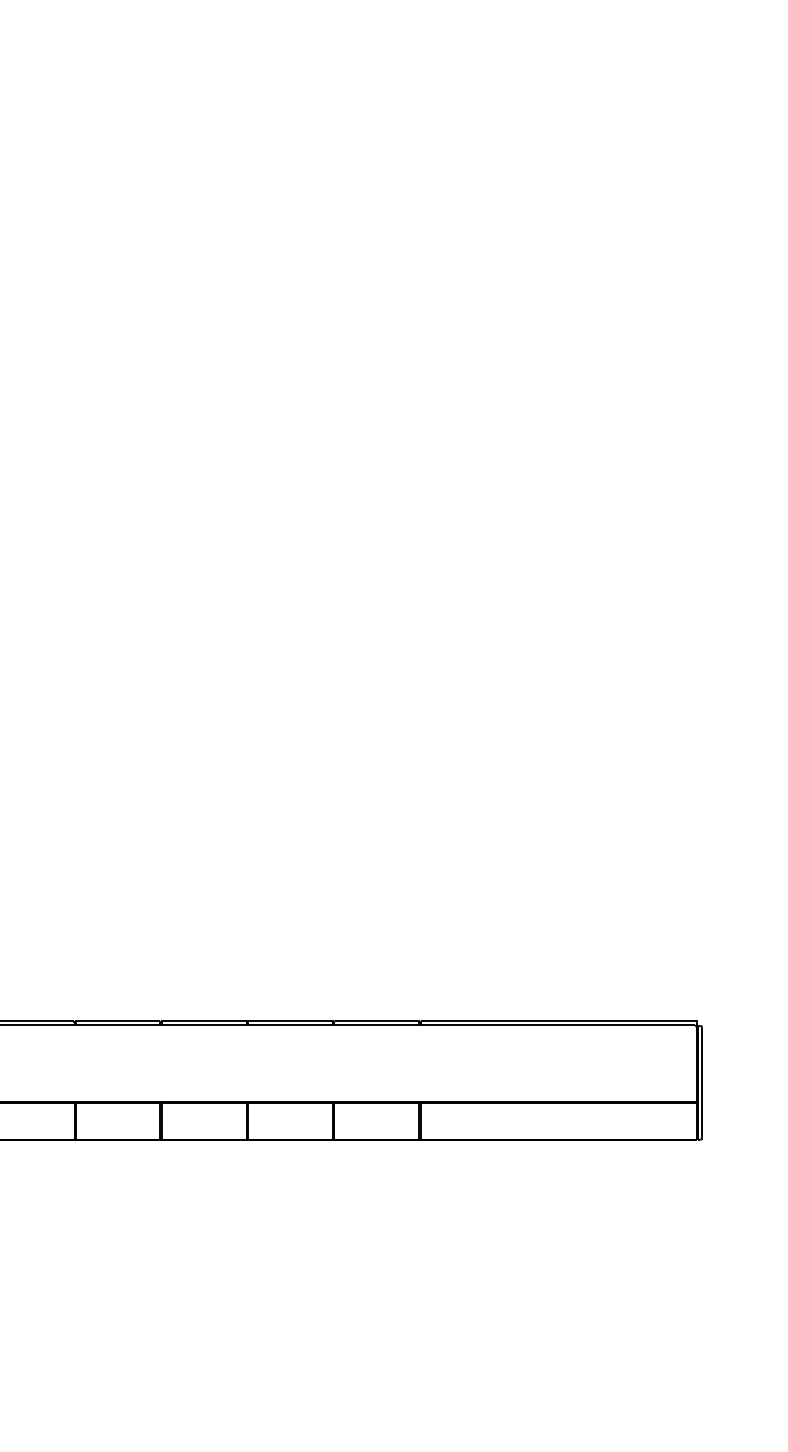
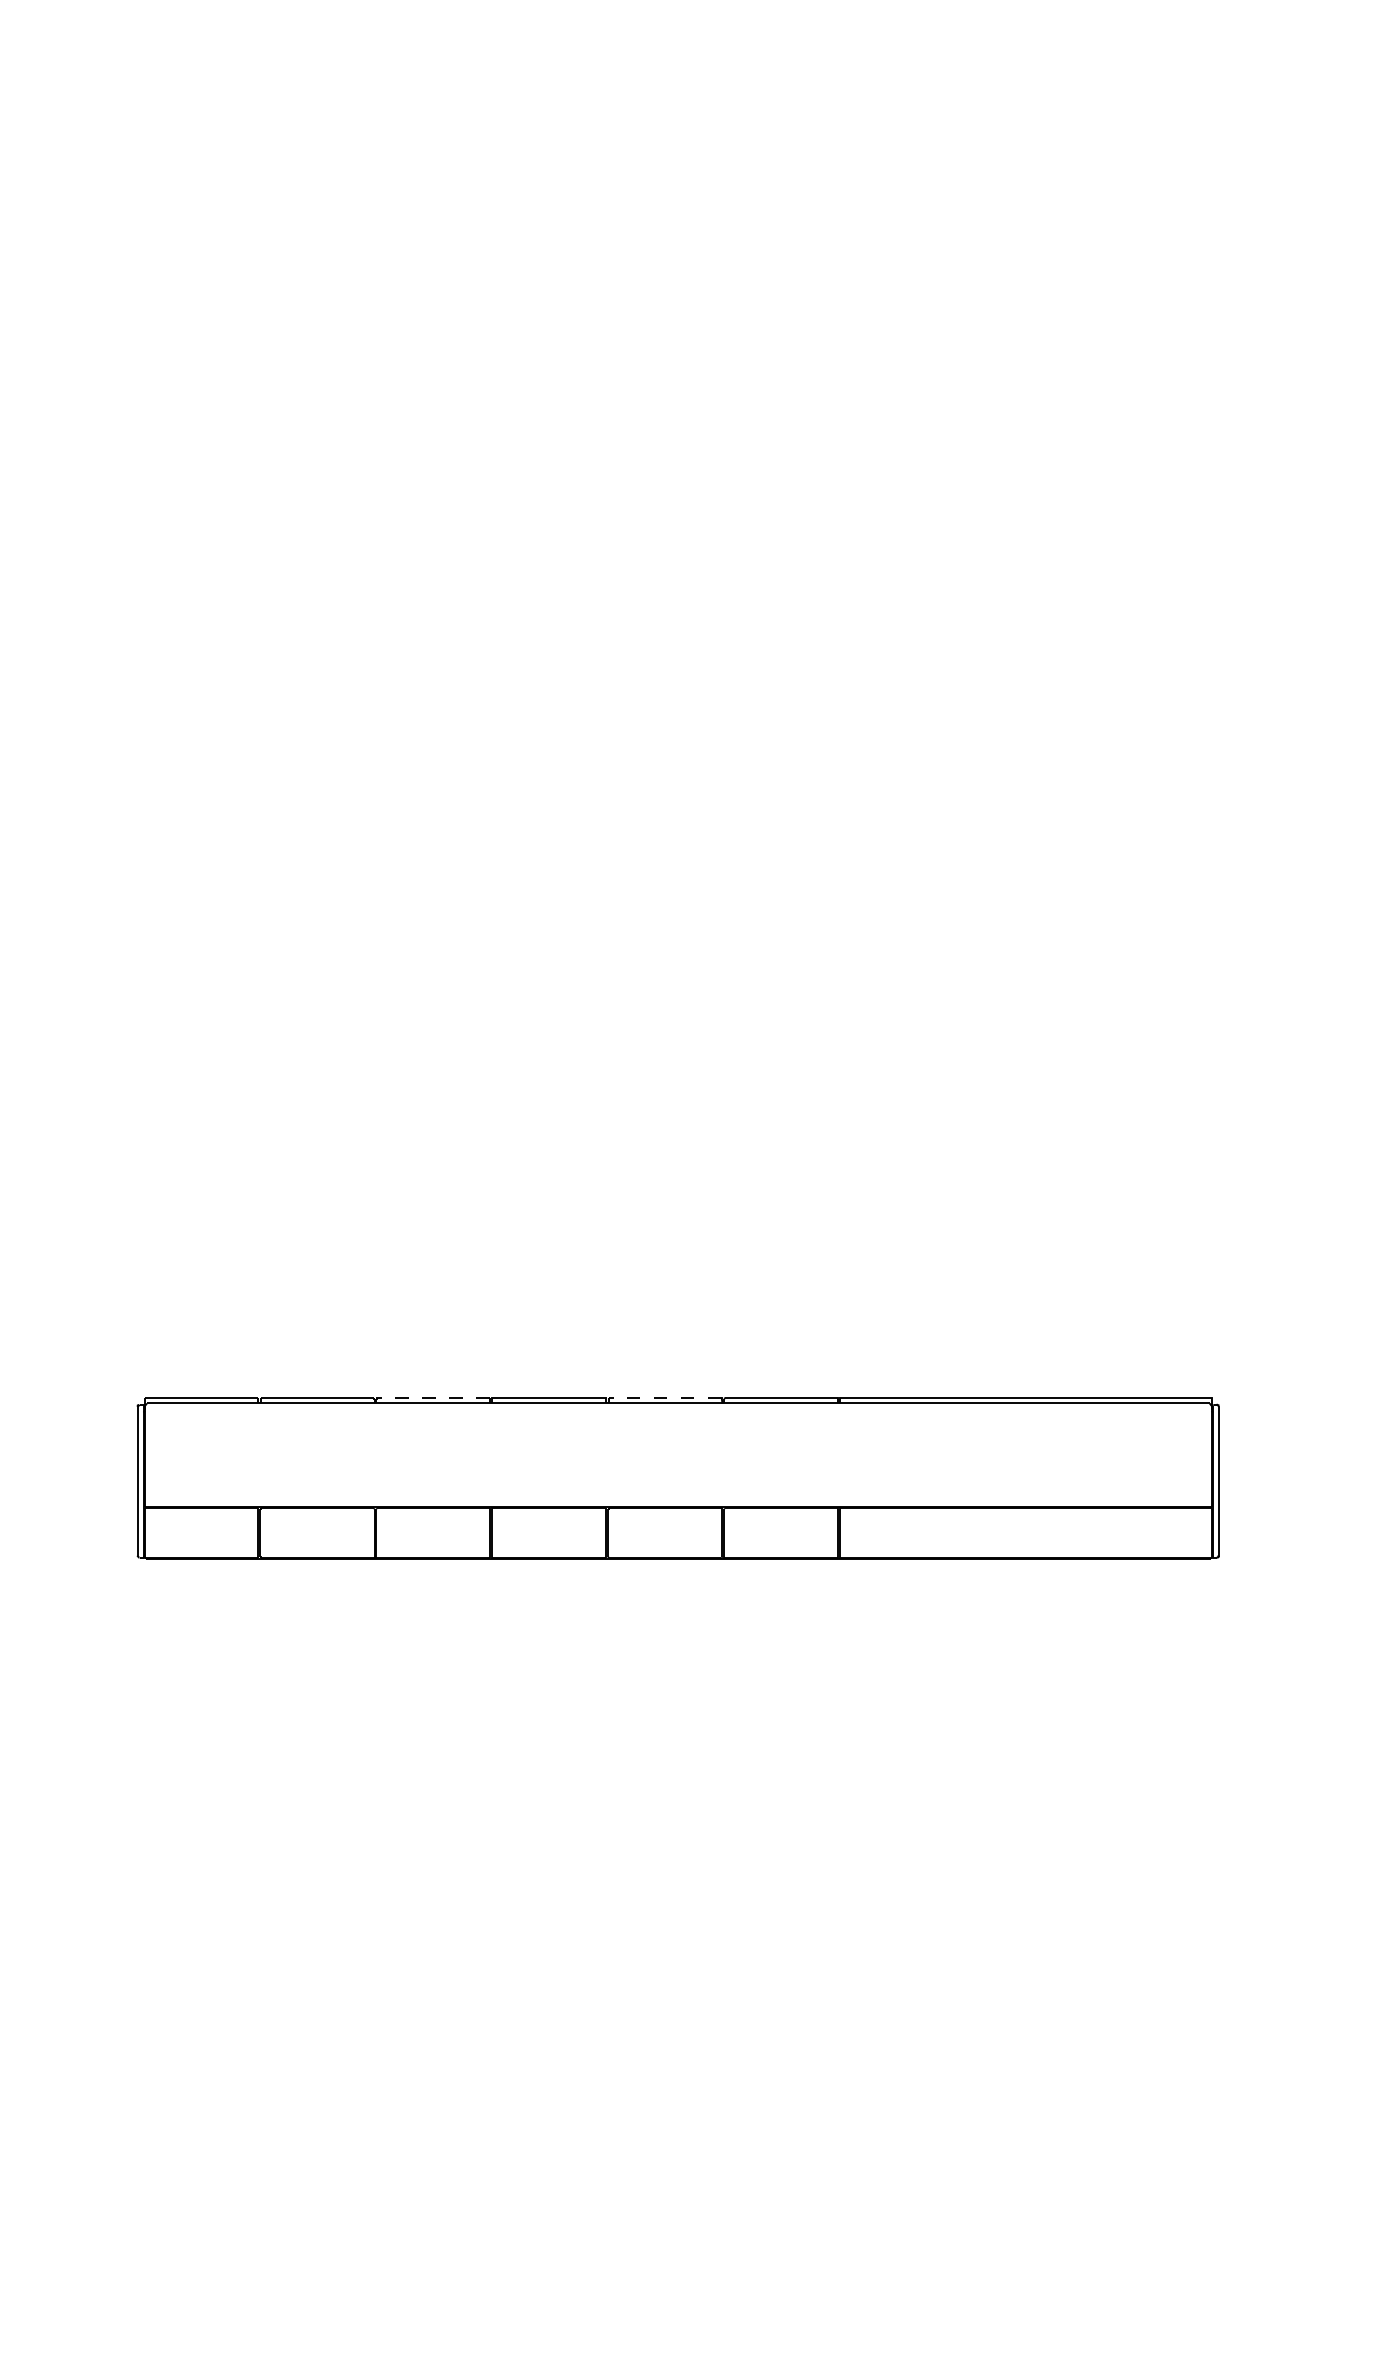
line: (118, 1021) -> (433, 1398), solid -> dashed
line: (290, 1021) -> (664, 1398), solid -> dashed

